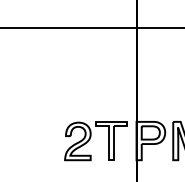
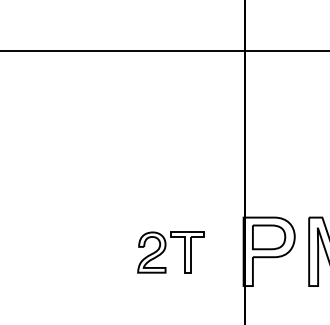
part: (95, 141) -> (170, 252), size x0.6

